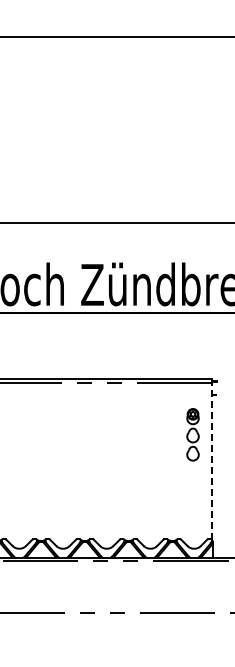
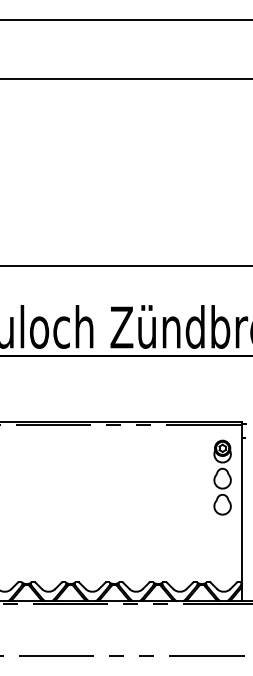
part: (192, 434) -> (222, 477), size x1.43
line: (211, 461) -> (241, 504), dashed -> solid

